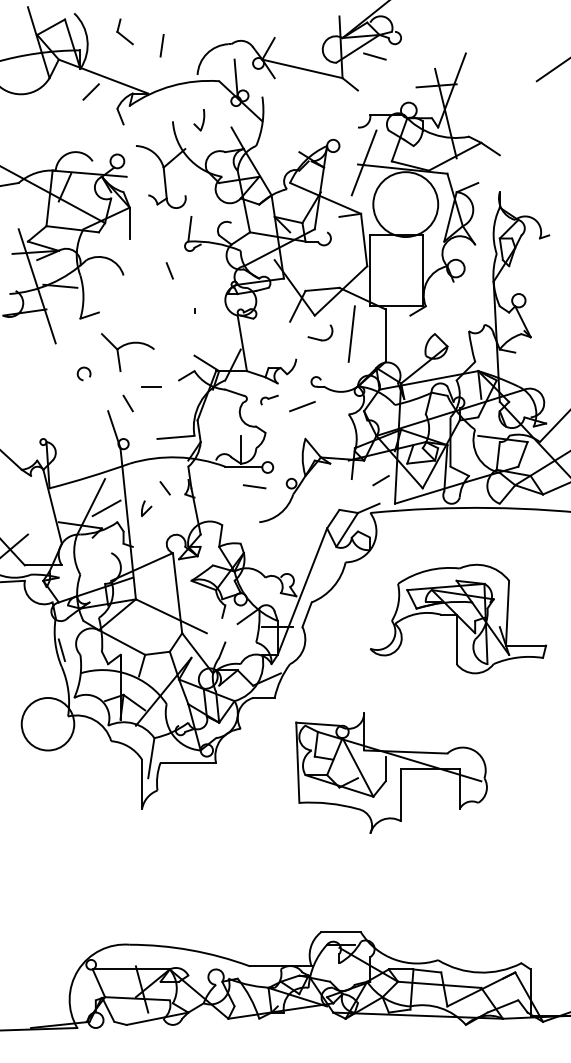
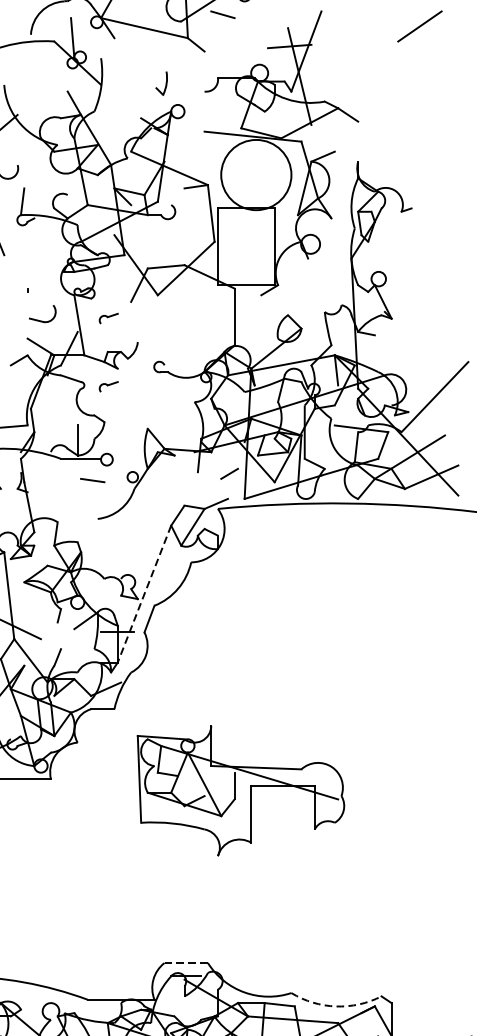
part: (199, 120) -> (161, 84), moved
line: (363, 162) -> (210, 129), removed
line: (351, 333) -> (197, 314), removed
part: (269, 336) -> (108, 317), added
part: (318, 338) -> (40, 320), moved
line: (302, 406) -> (144, 393), removed
line: (302, 591) -> (144, 593), solid -> dashed
part: (458, 618) -> (313, 623), removed
line: (341, 932) -> (186, 963), solid -> dashed
arc: (479, 972) -> (336, 1006), solid -> dashed

